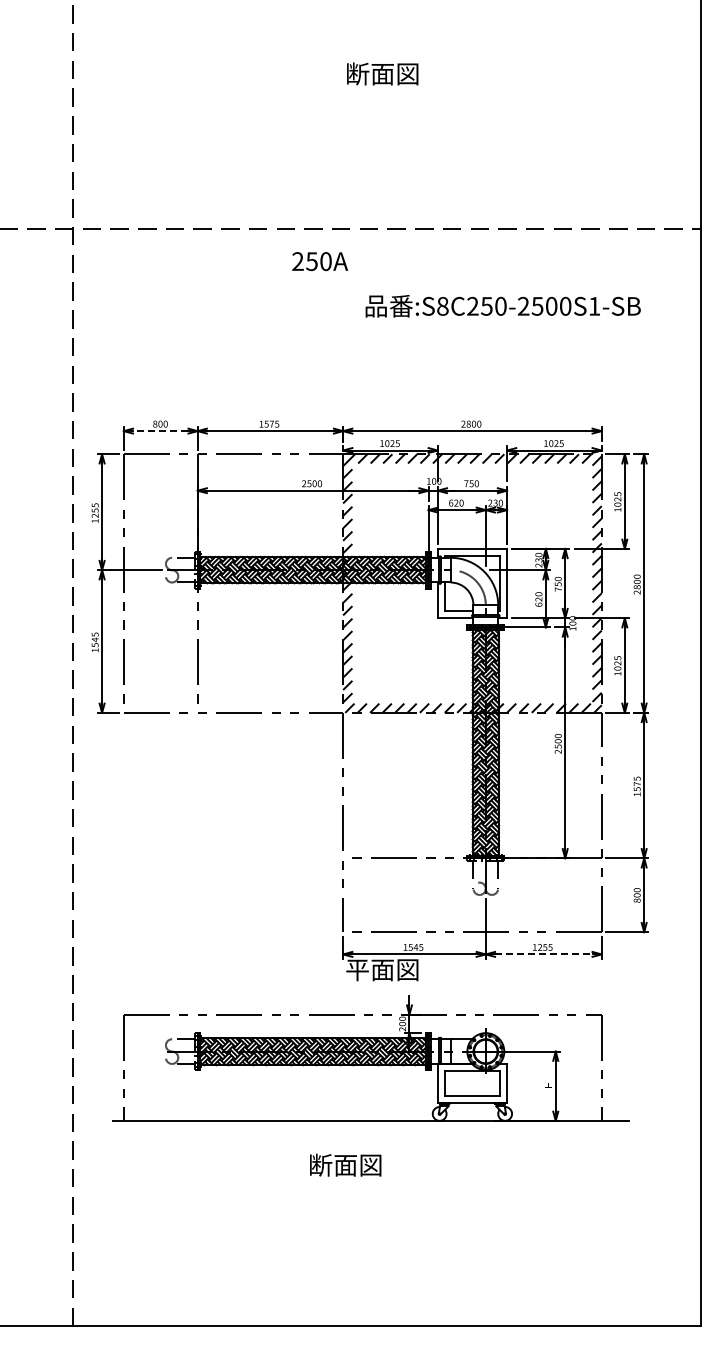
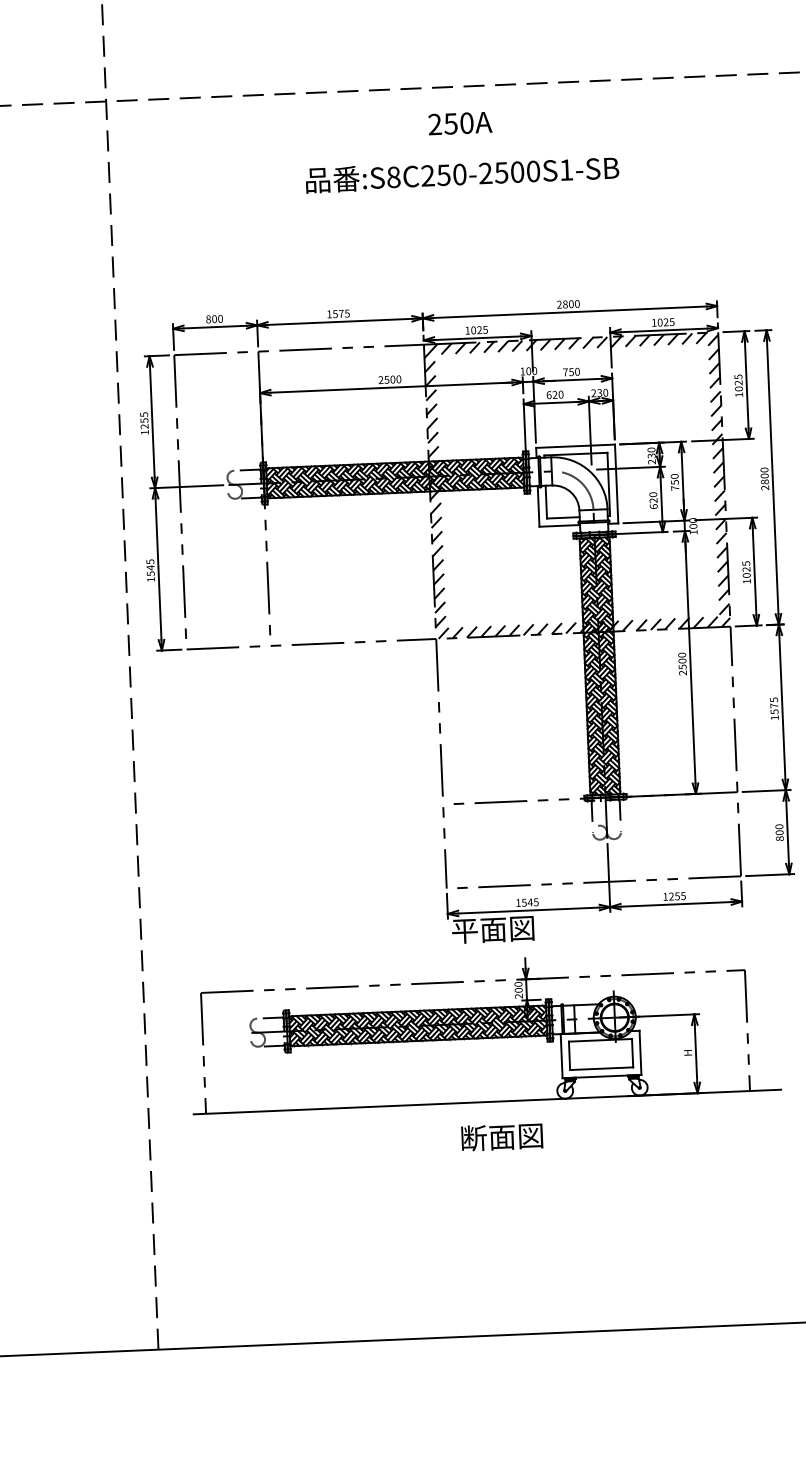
text: (320, 261) -> (460, 123), moved
text: (502, 305) -> (461, 173), moved
line: (160, 431) -> (214, 327), dashed -> solid
line: (543, 954) -> (675, 904), dashed -> solid
text: (345, 1164) -> (501, 1136), moved

